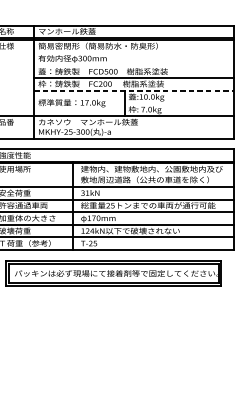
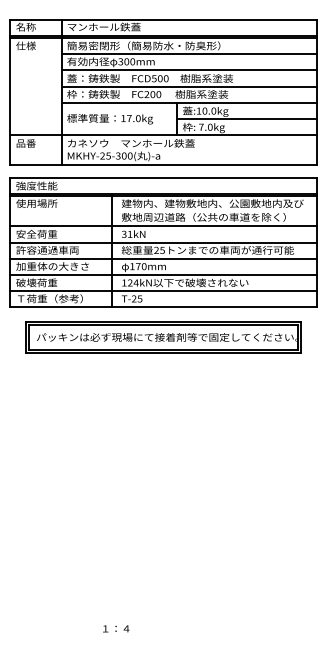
line: (133, 52) -> (189, 54), added
line: (133, 65) -> (189, 70), added
line: (133, 90) -> (189, 102), dashed -> solid
line: (179, 103) -> (247, 119), added

